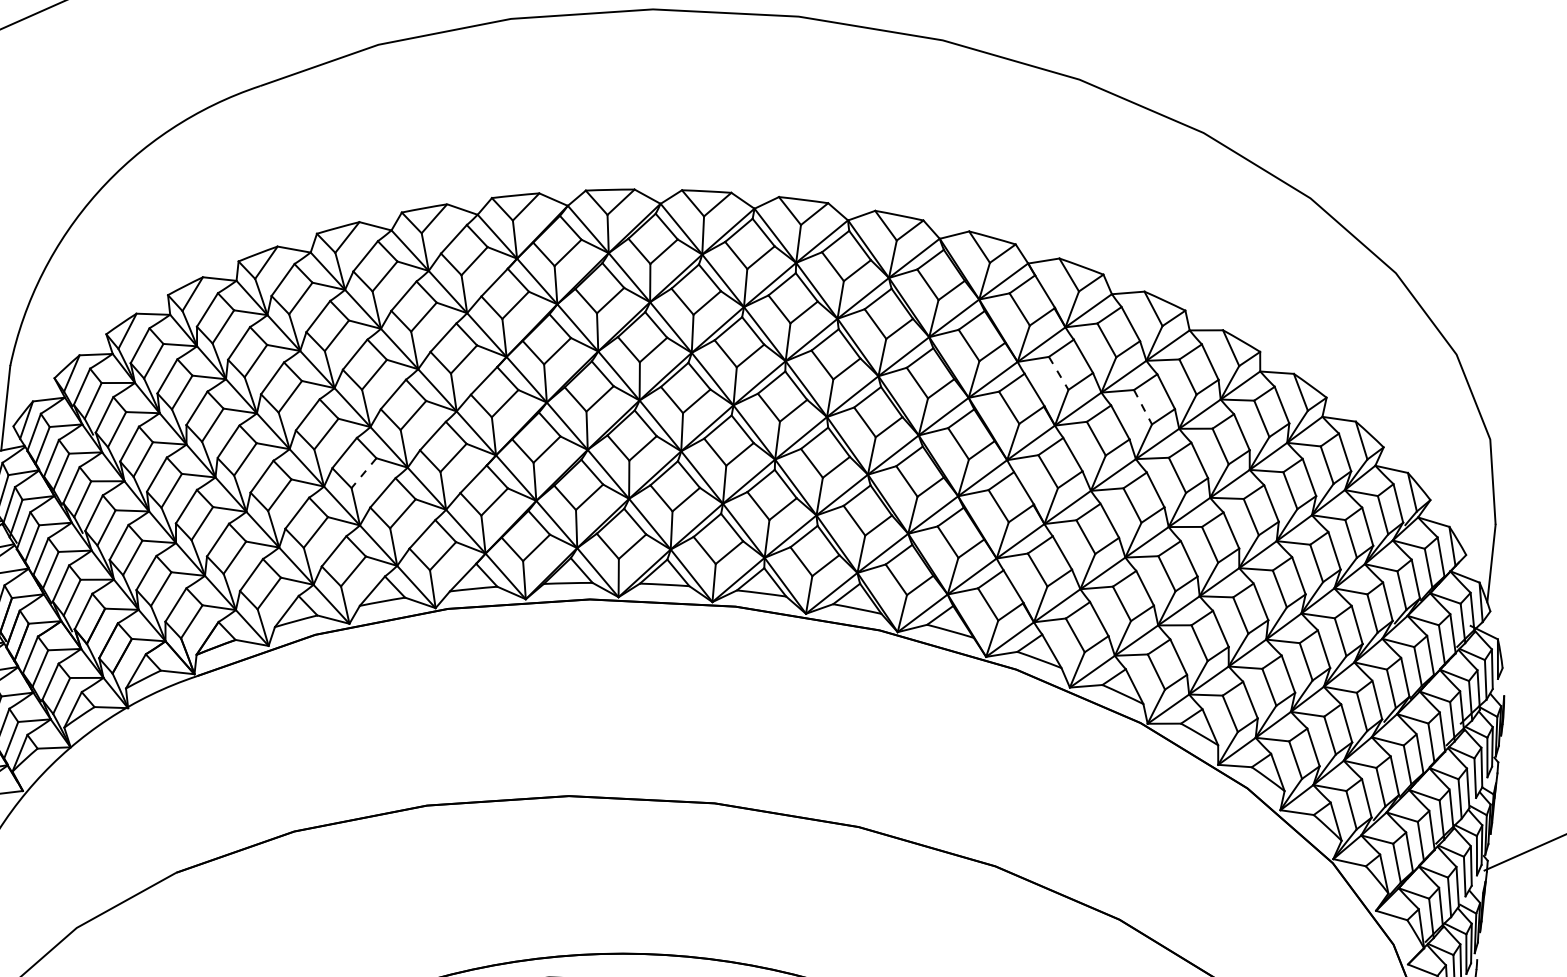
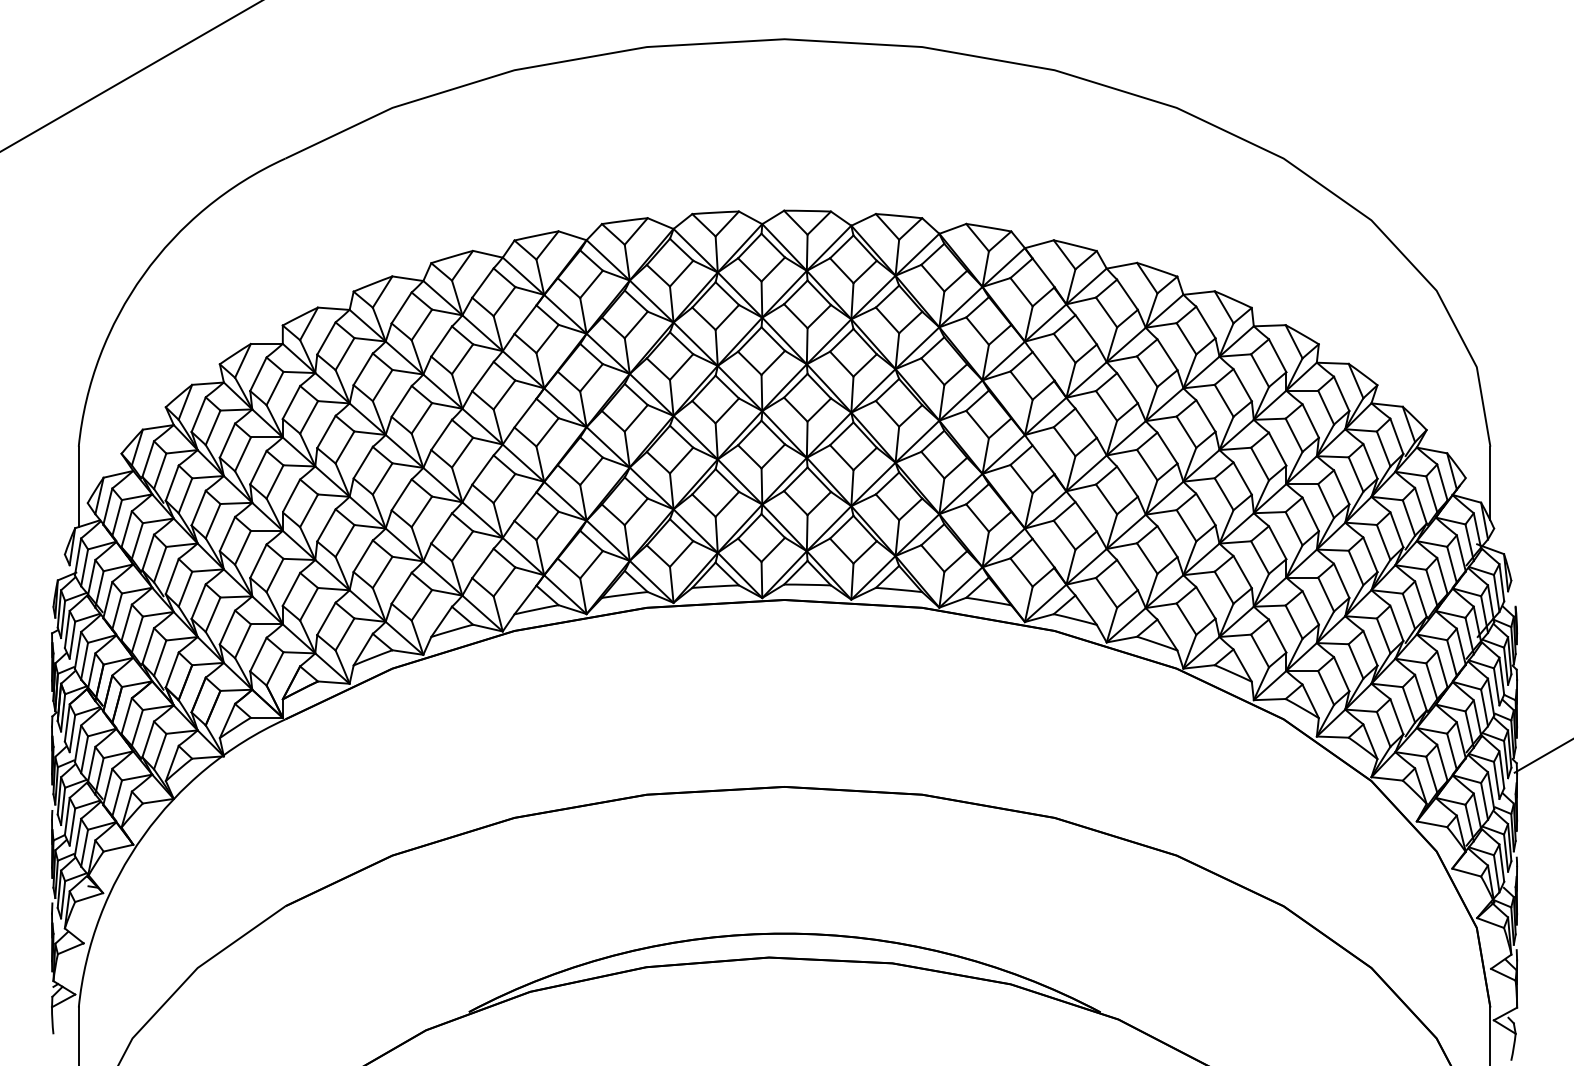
line: (1058, 373) -> (1064, 348), dashed -> solid
line: (1143, 408) -> (1147, 372), dashed -> solid
line: (363, 473) -> (421, 512), dashed -> solid

